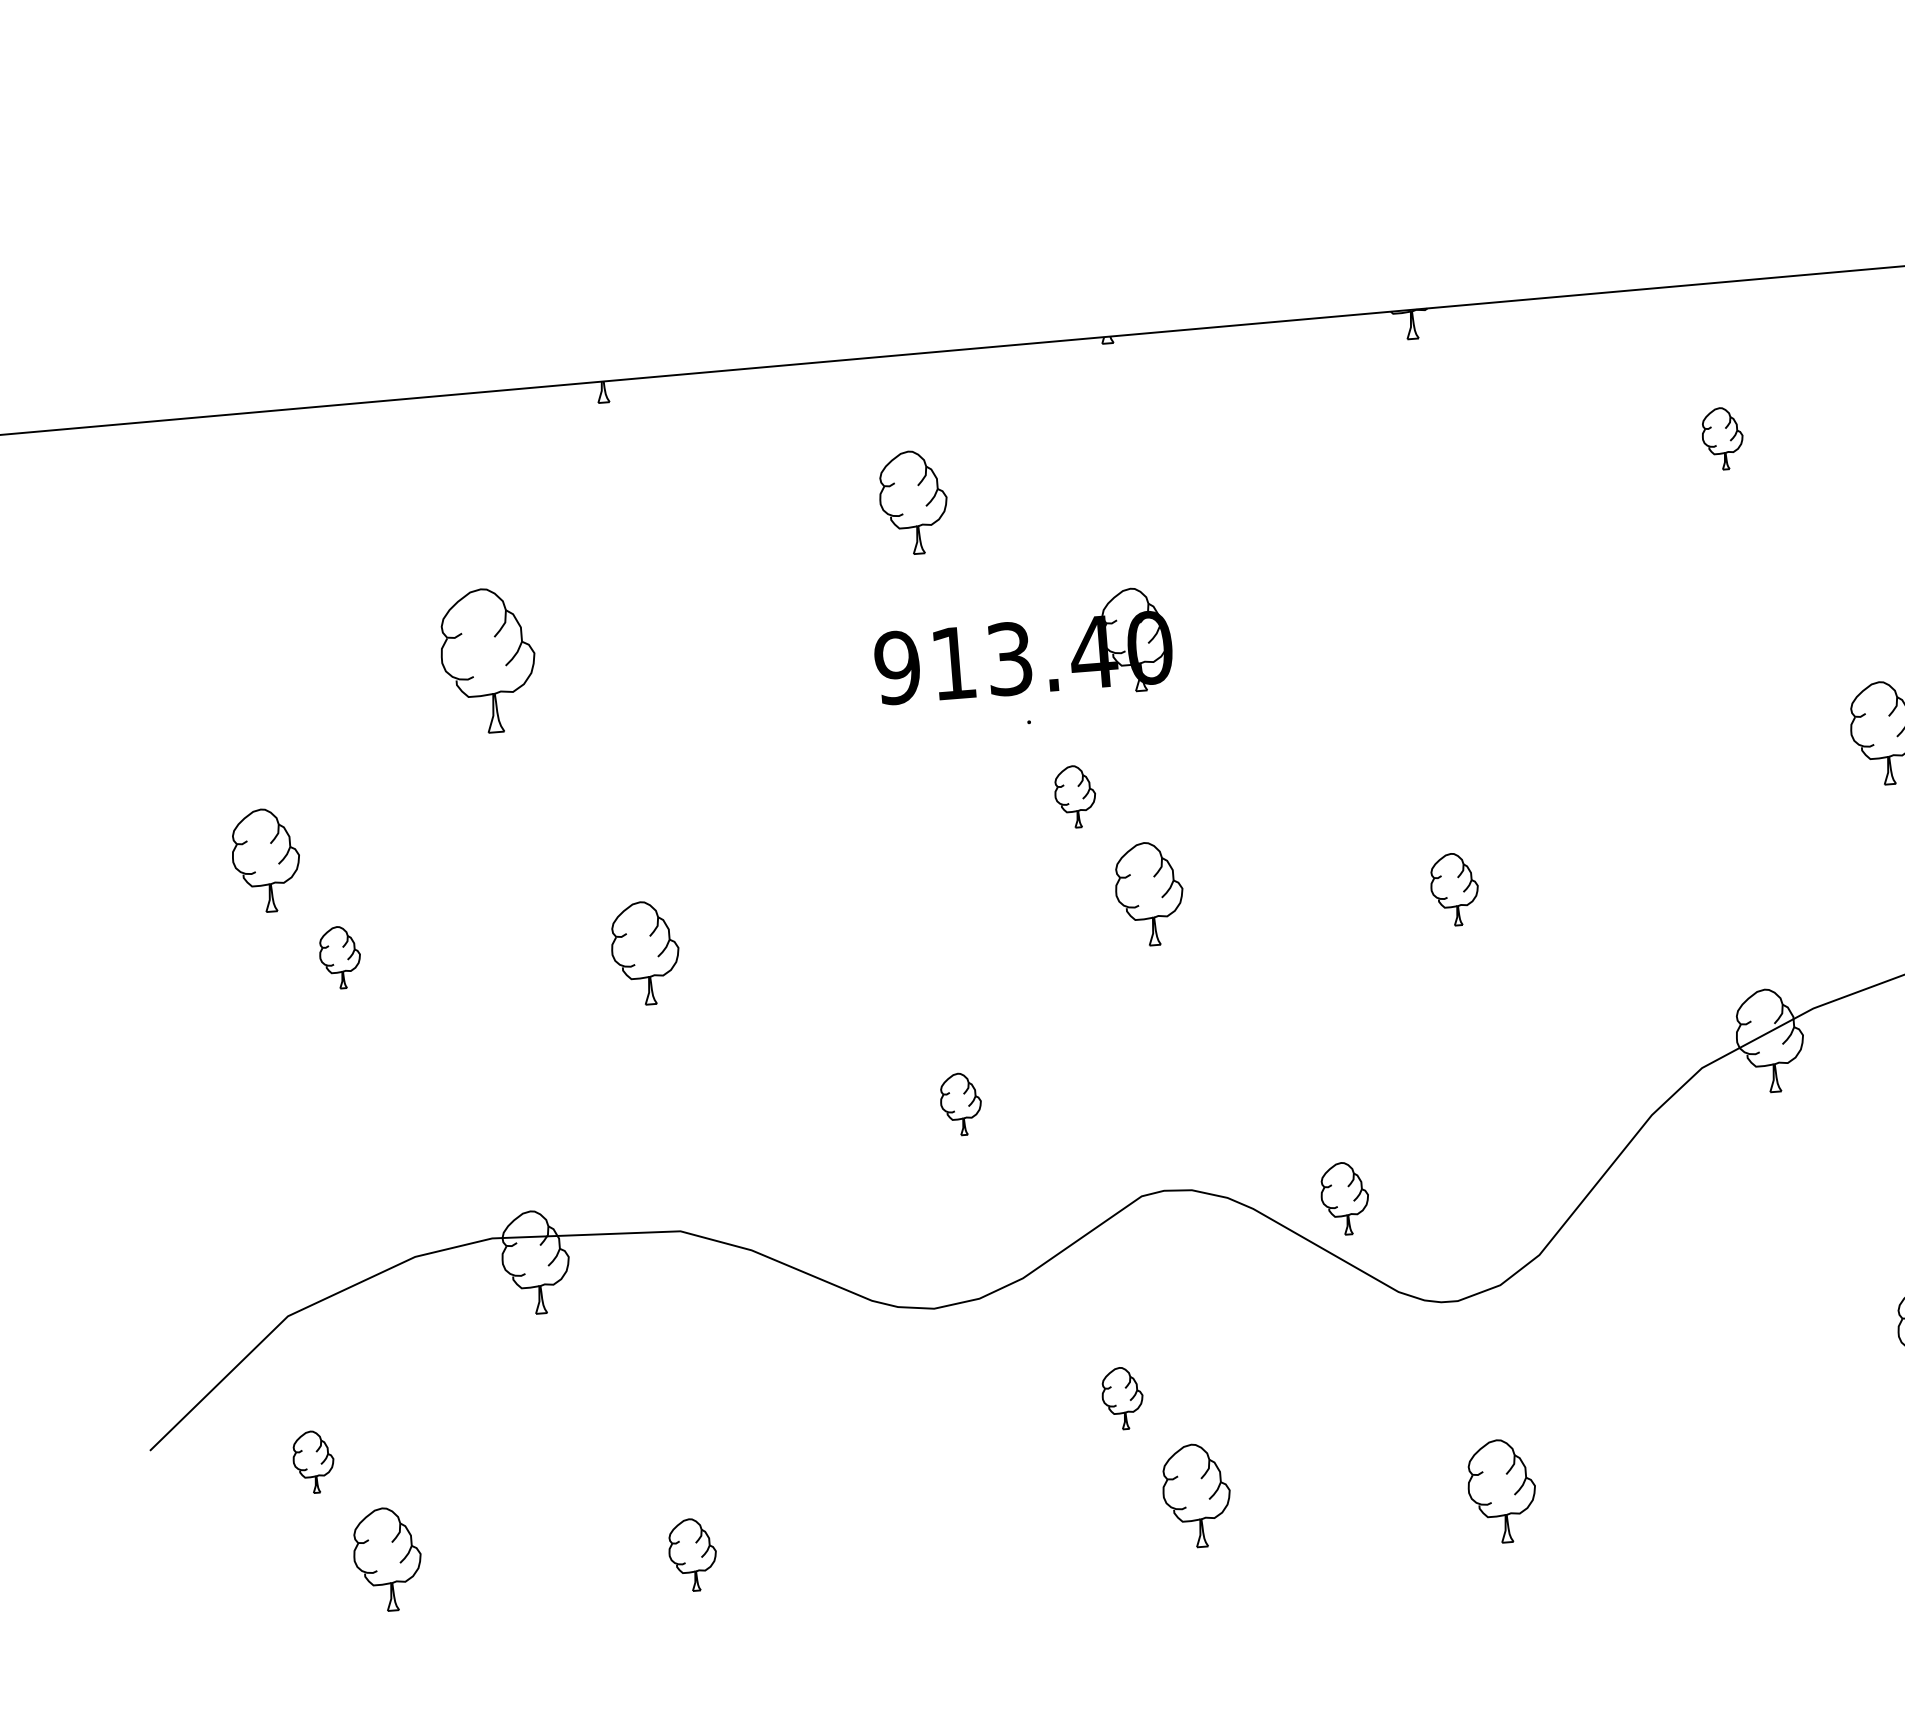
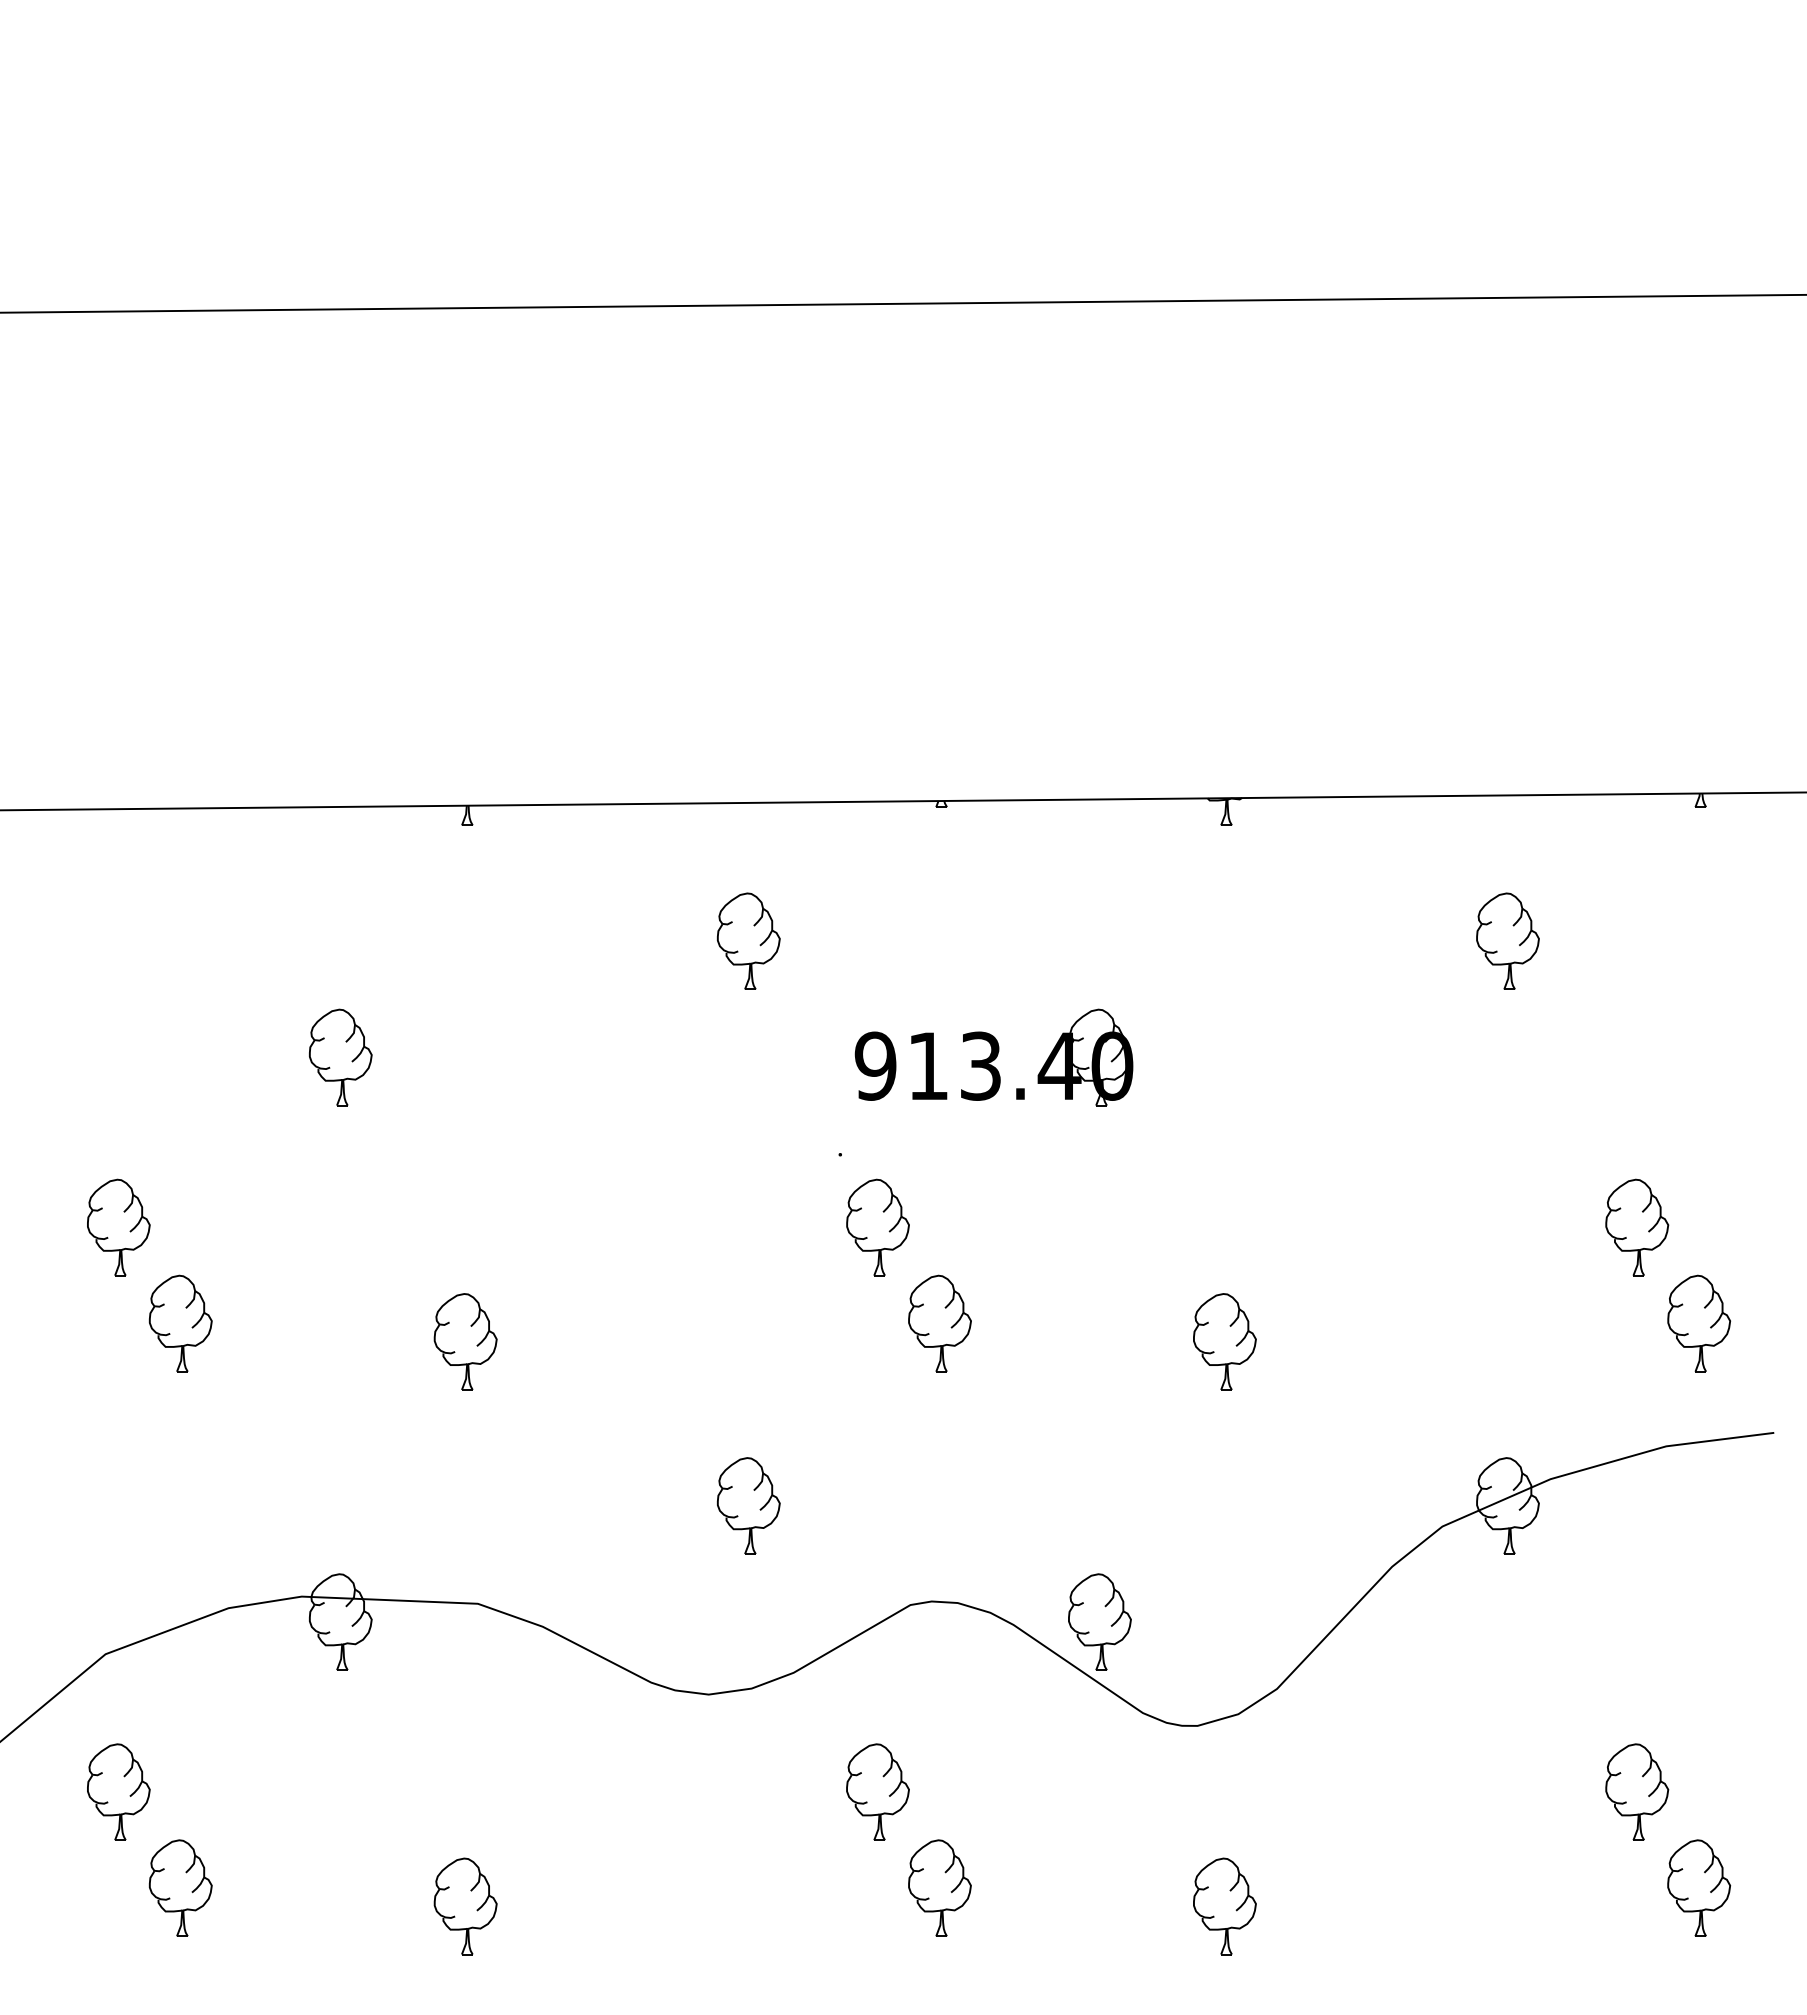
part: (1722, 438) -> (1507, 940), size x1.67
part: (1022, 648) -> (993, 1057), moved
part: (488, 660) -> (340, 1057), size x0.71
part: (1074, 796) -> (877, 1227), size x1.67
part: (1454, 889) -> (1224, 1341), size x1.43
part: (340, 957) -> (180, 1323), size x1.67
part: (960, 1103) -> (748, 1505), size x1.67
part: (1344, 1198) -> (1099, 1621), size x1.43
part: (1122, 1397) -> (877, 1791), size x1.67
part: (313, 1461) -> (118, 1791), size x1.67
part: (692, 1554) -> (465, 1906), size x1.43

